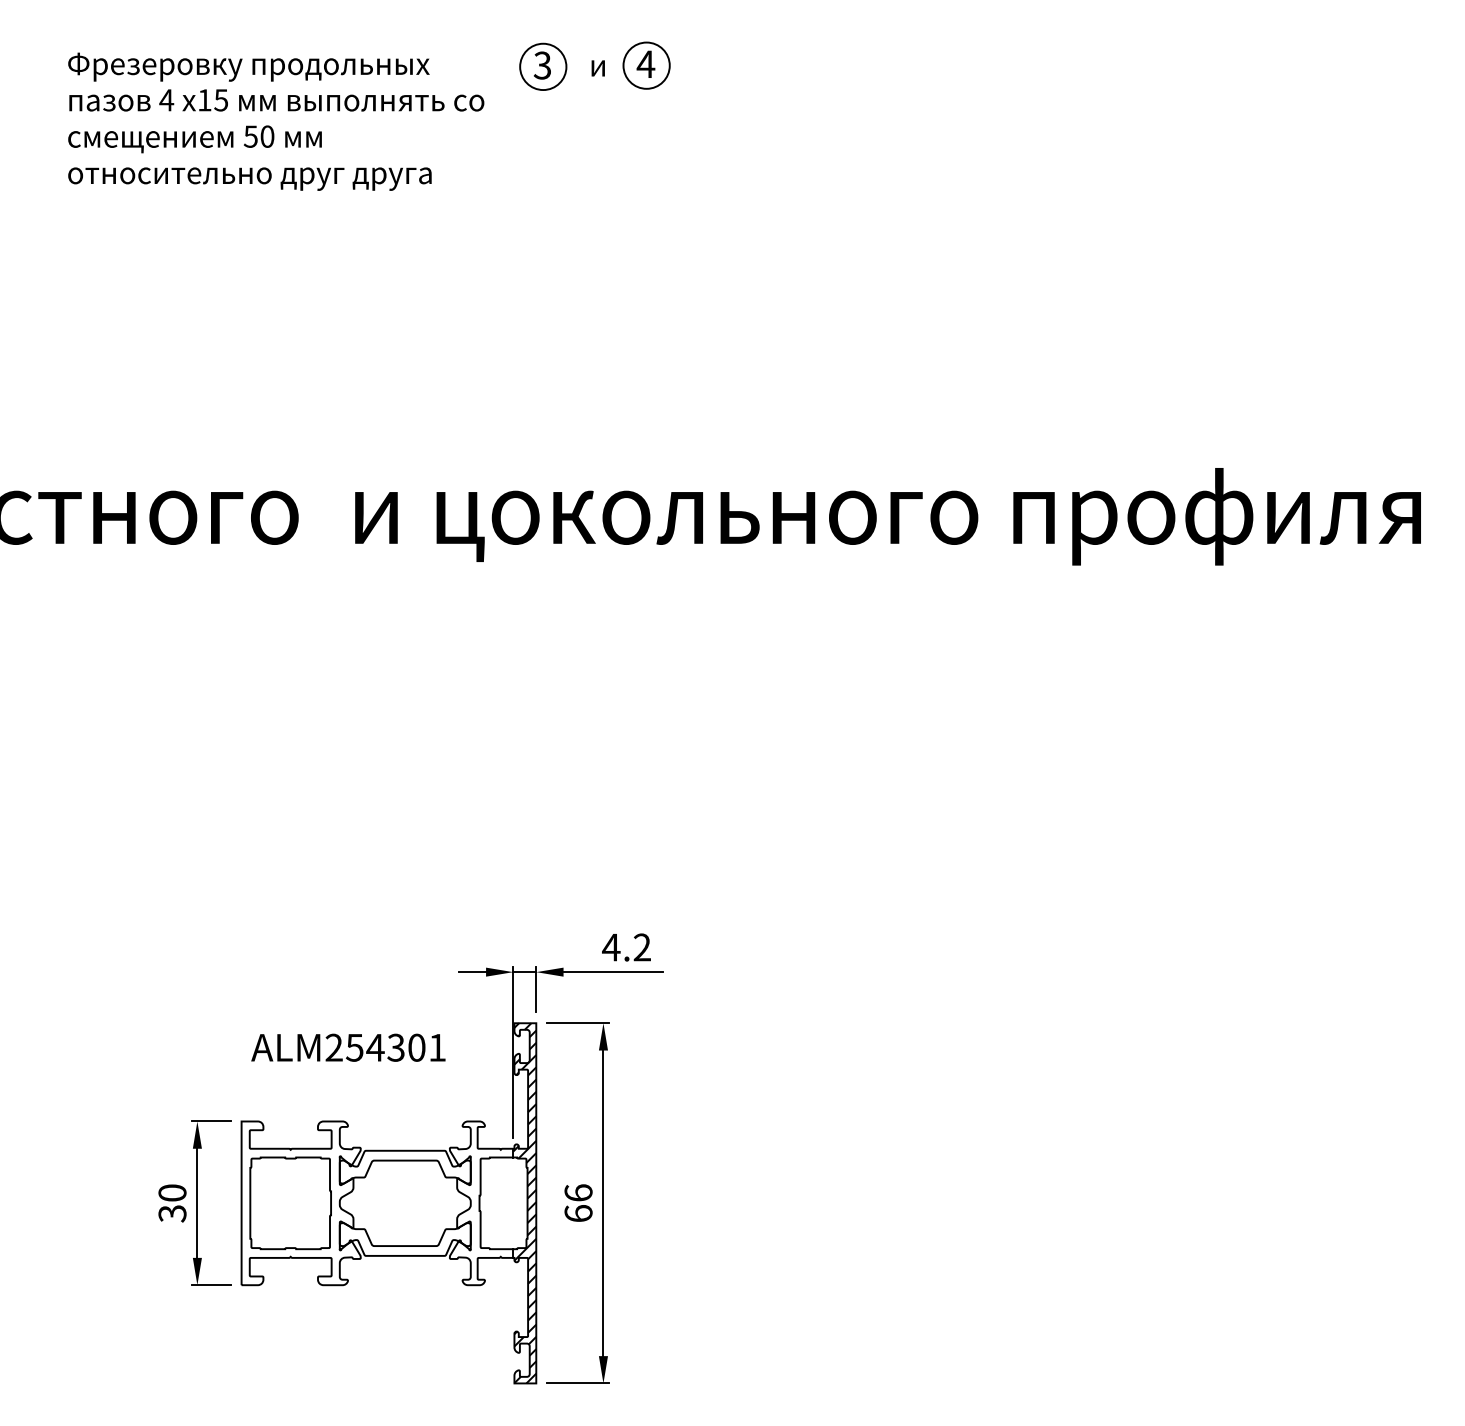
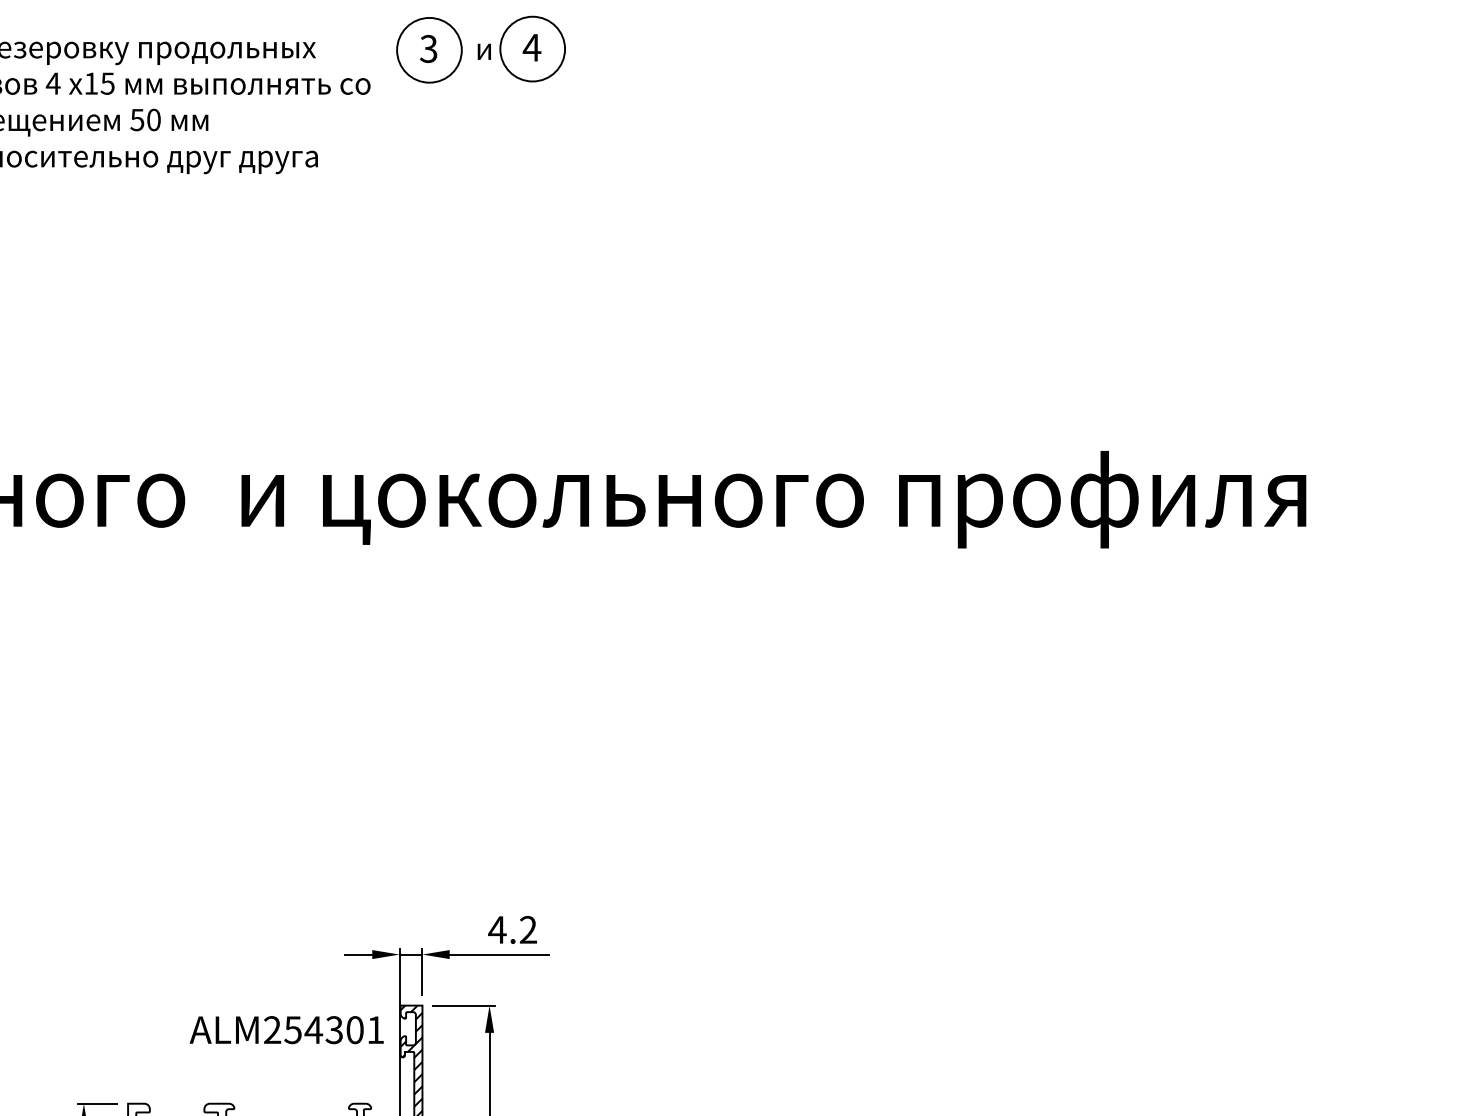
circle: (646, 65) -> (532, 48), size x1.4
circle: (543, 66) -> (429, 49), size x1.4
text: (348, 1047) -> (286, 1029), moved

